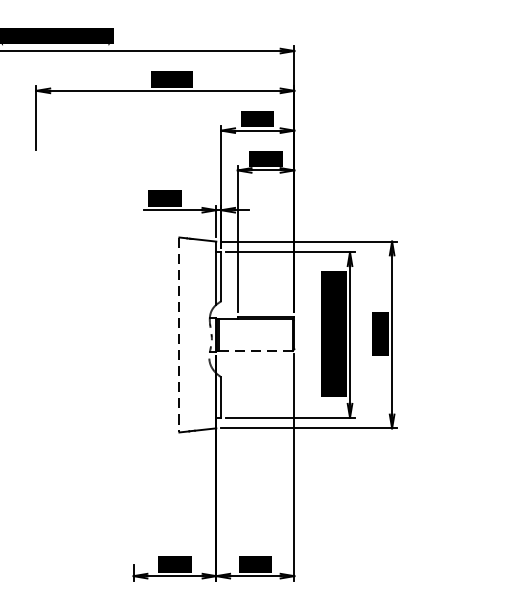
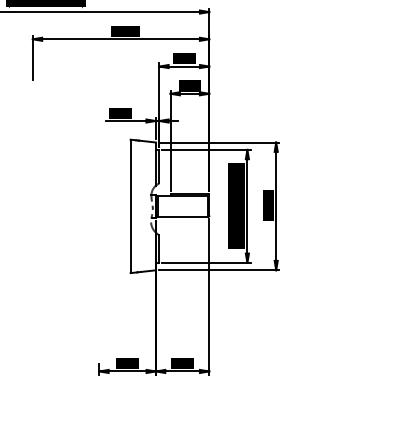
line: (179, 335) -> (130, 206), dashed -> solid
line: (256, 351) -> (183, 217), dashed -> solid

